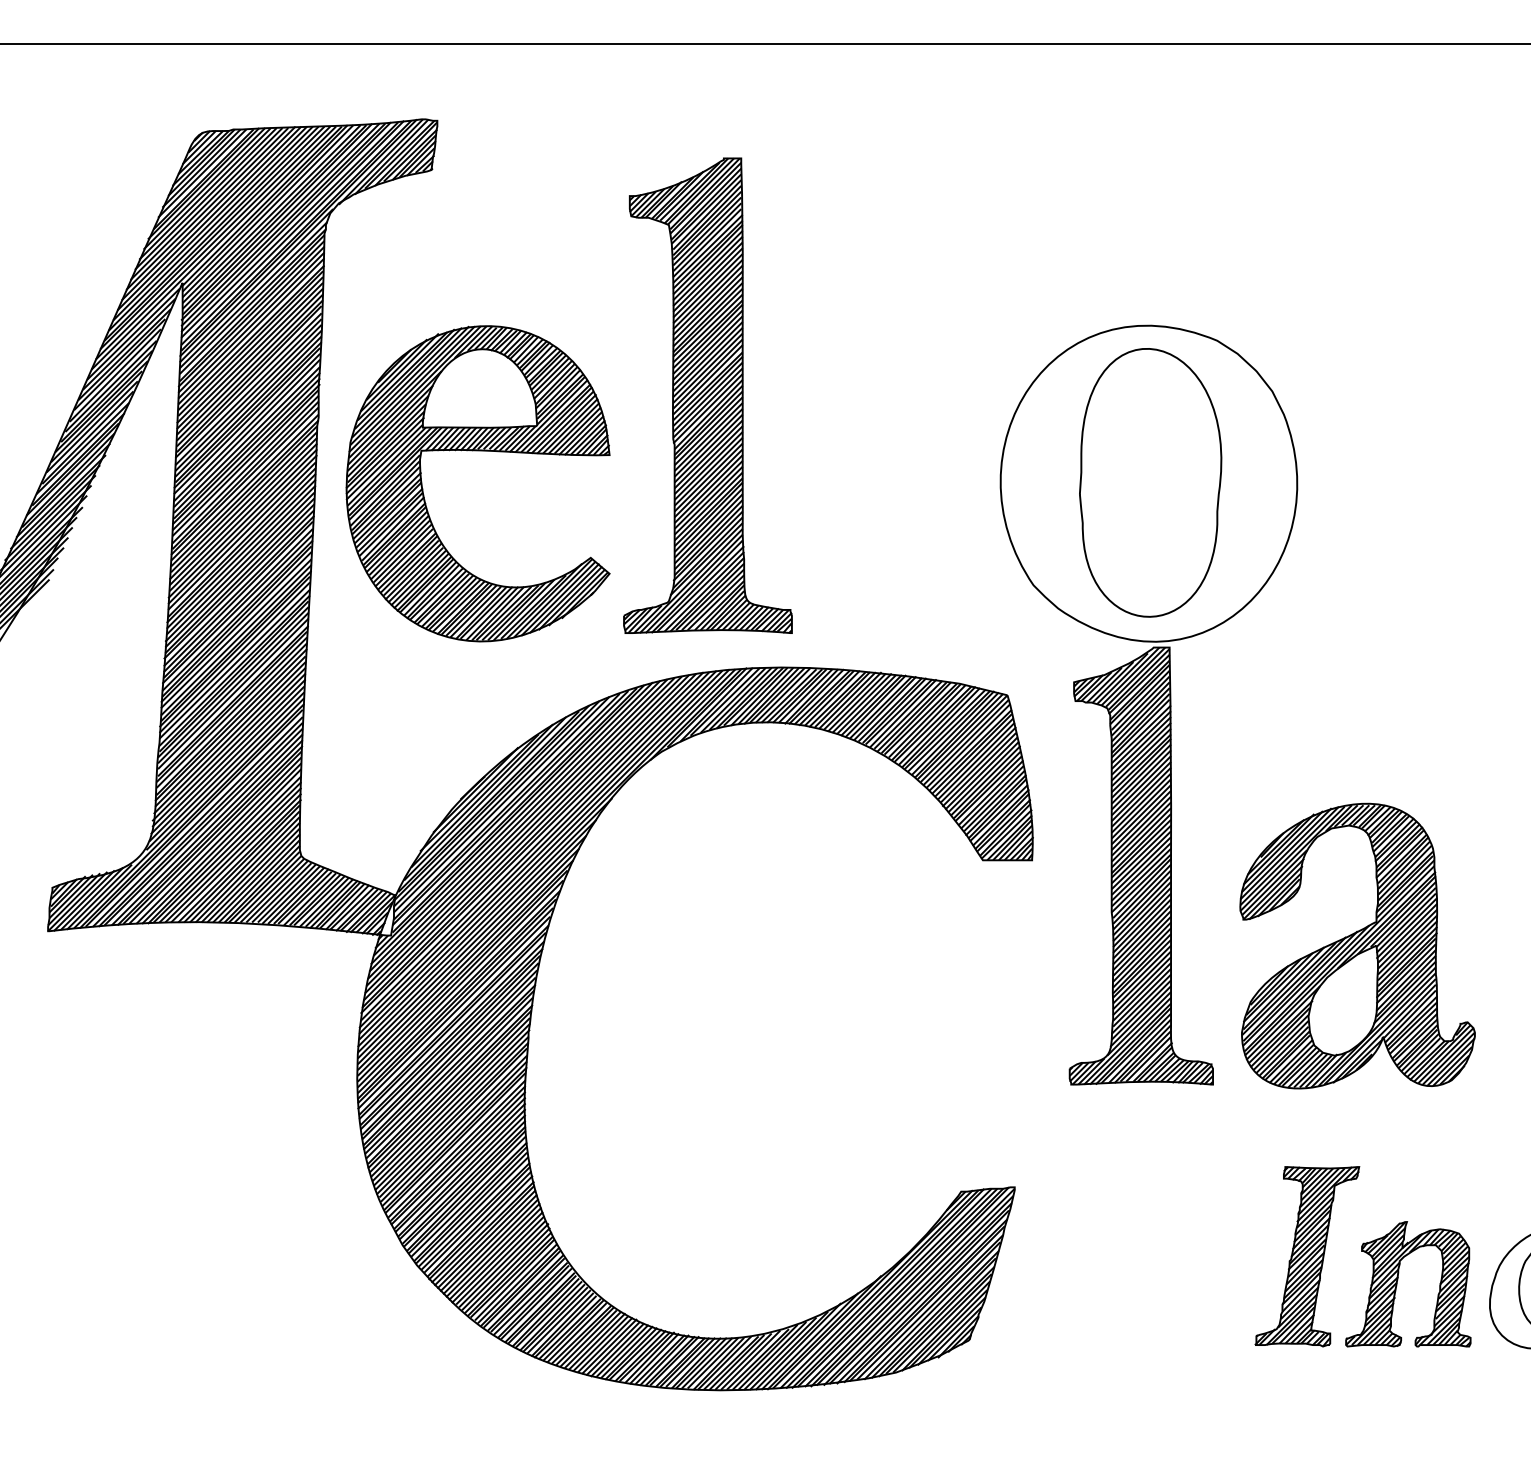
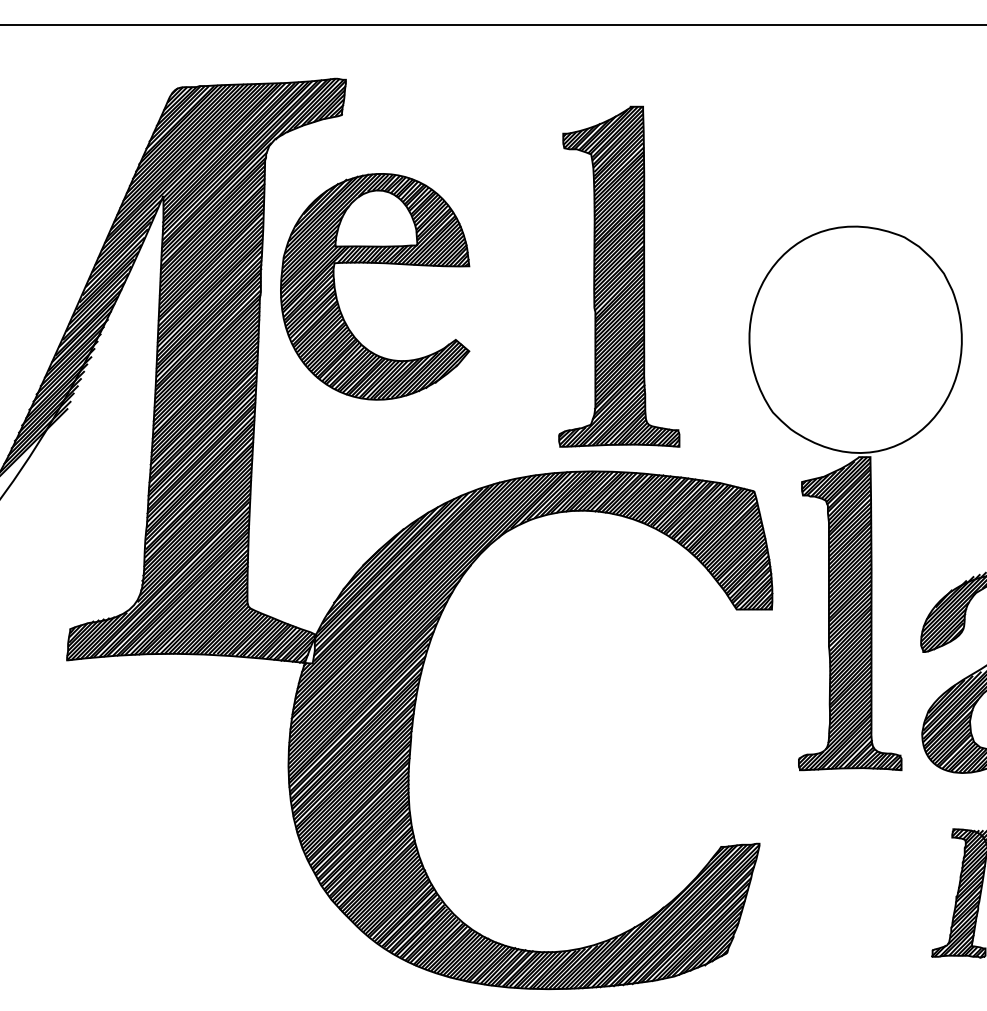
part: (707, 395) -> (618, 276), moved
part: (477, 451) -> (374, 263), moved
part: (1150, 482) -> (856, 338), removed

